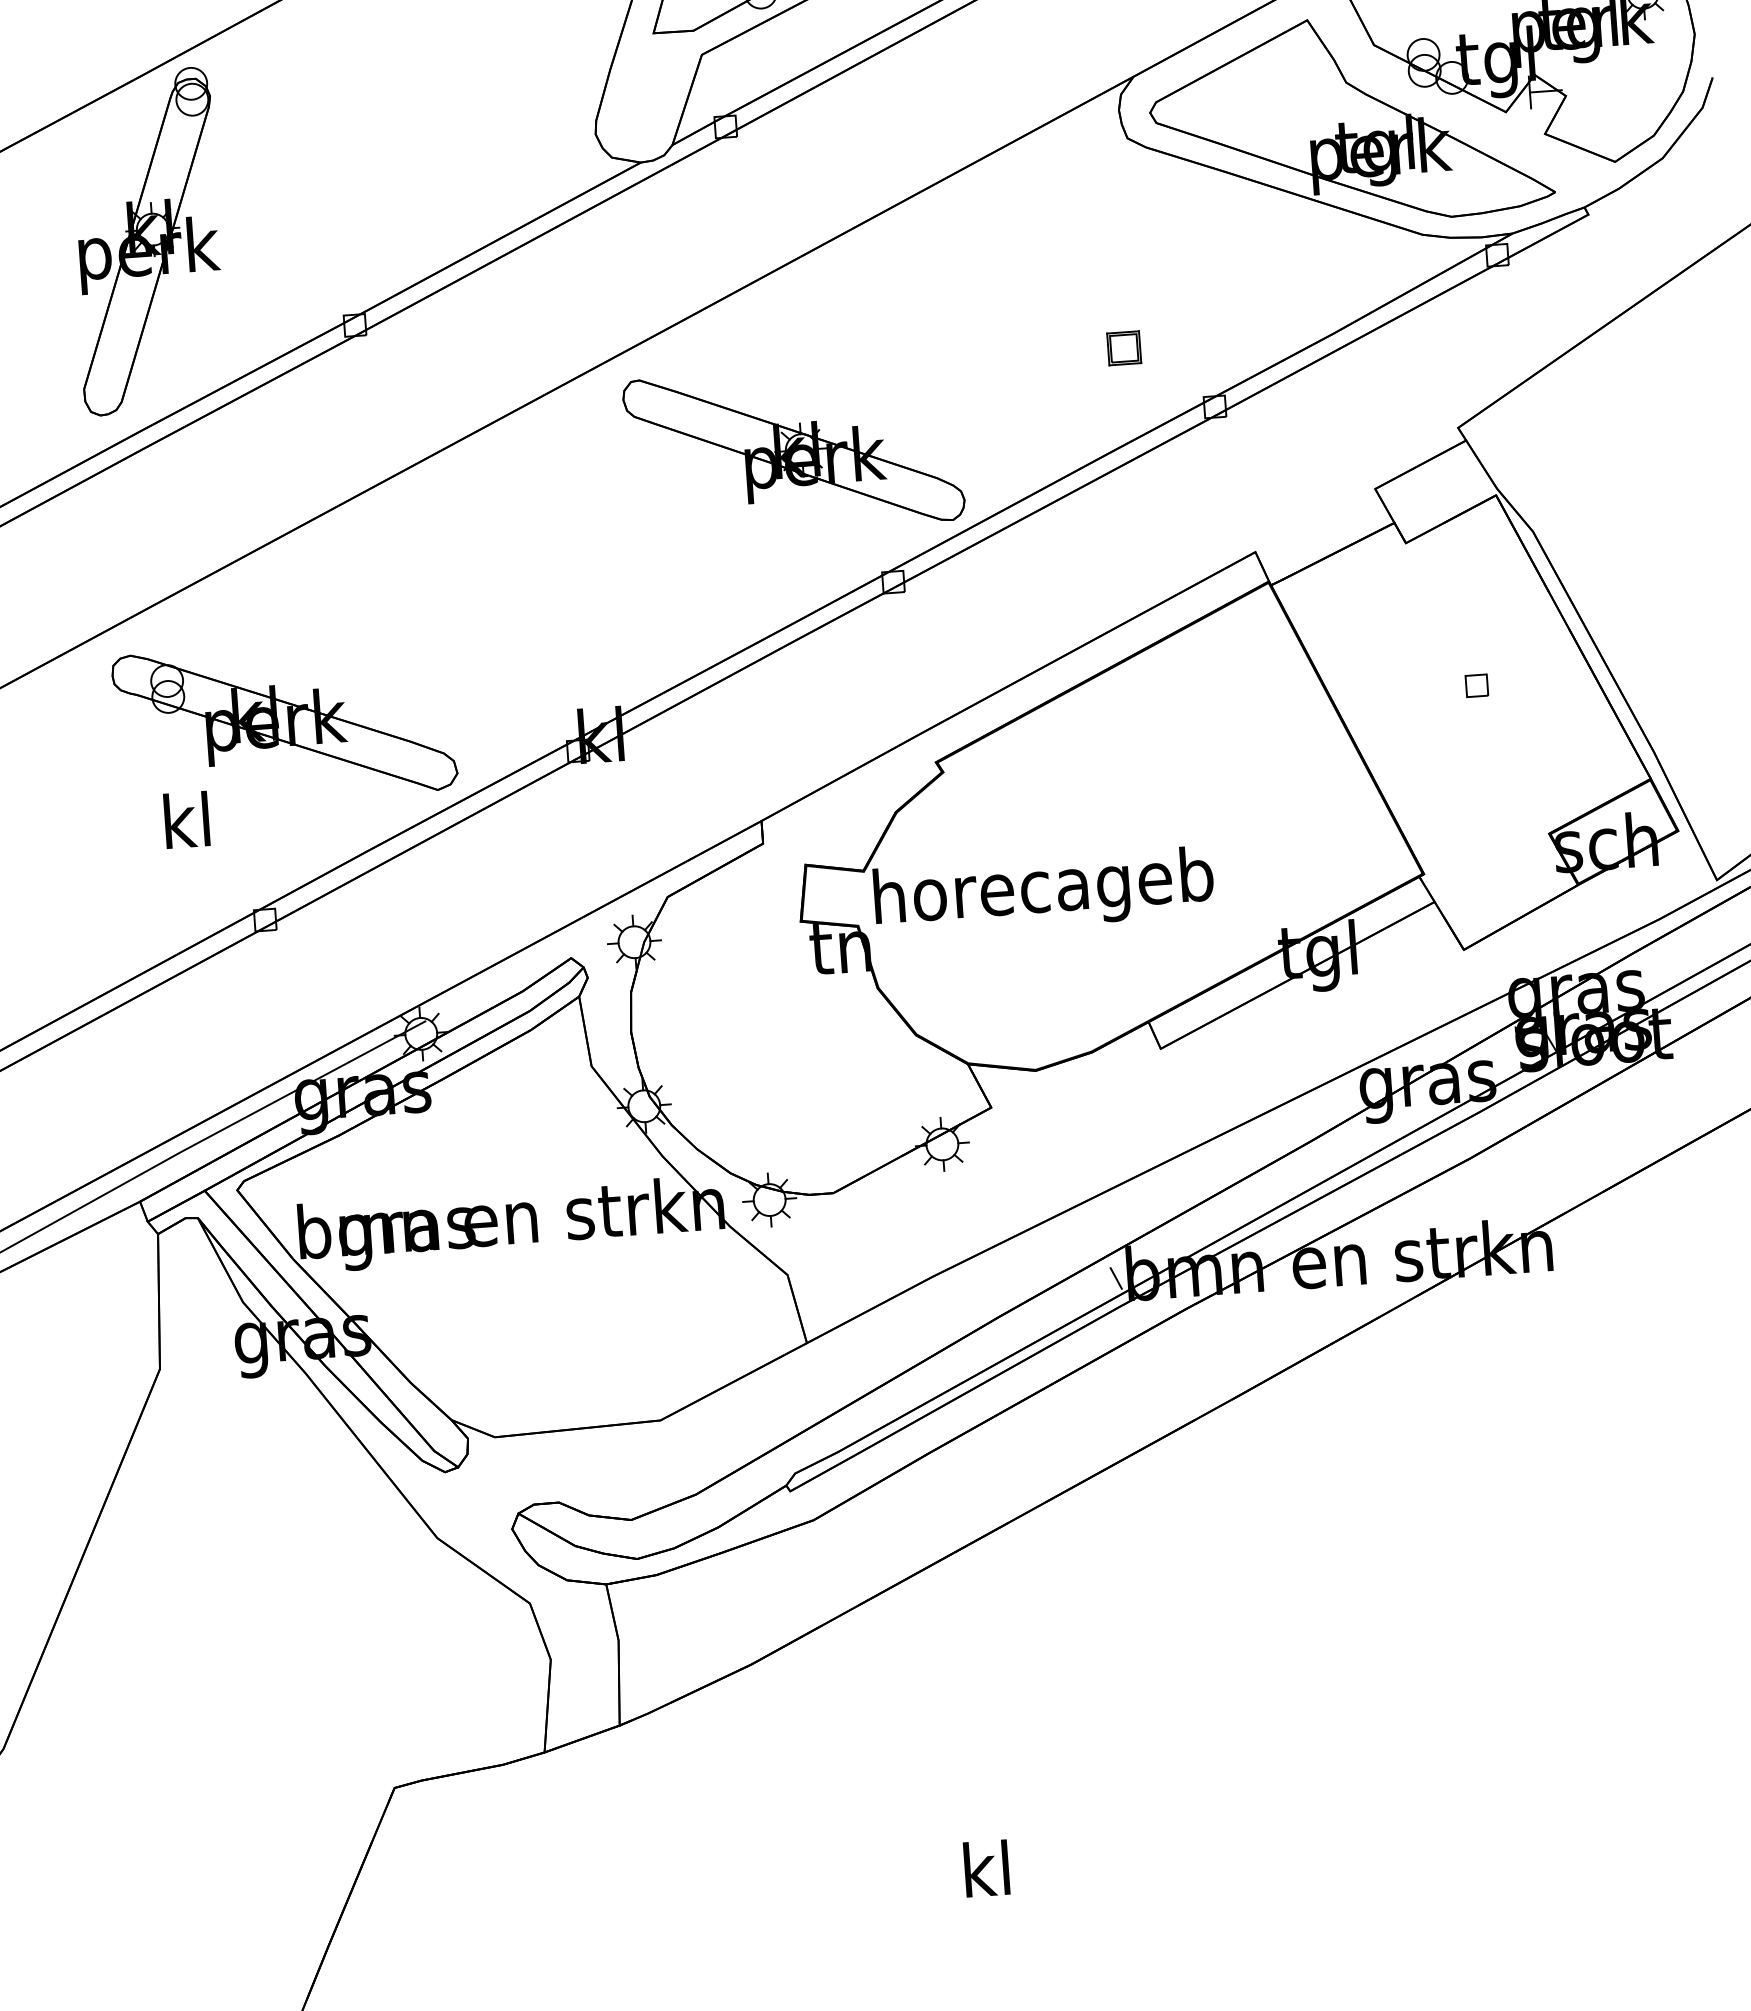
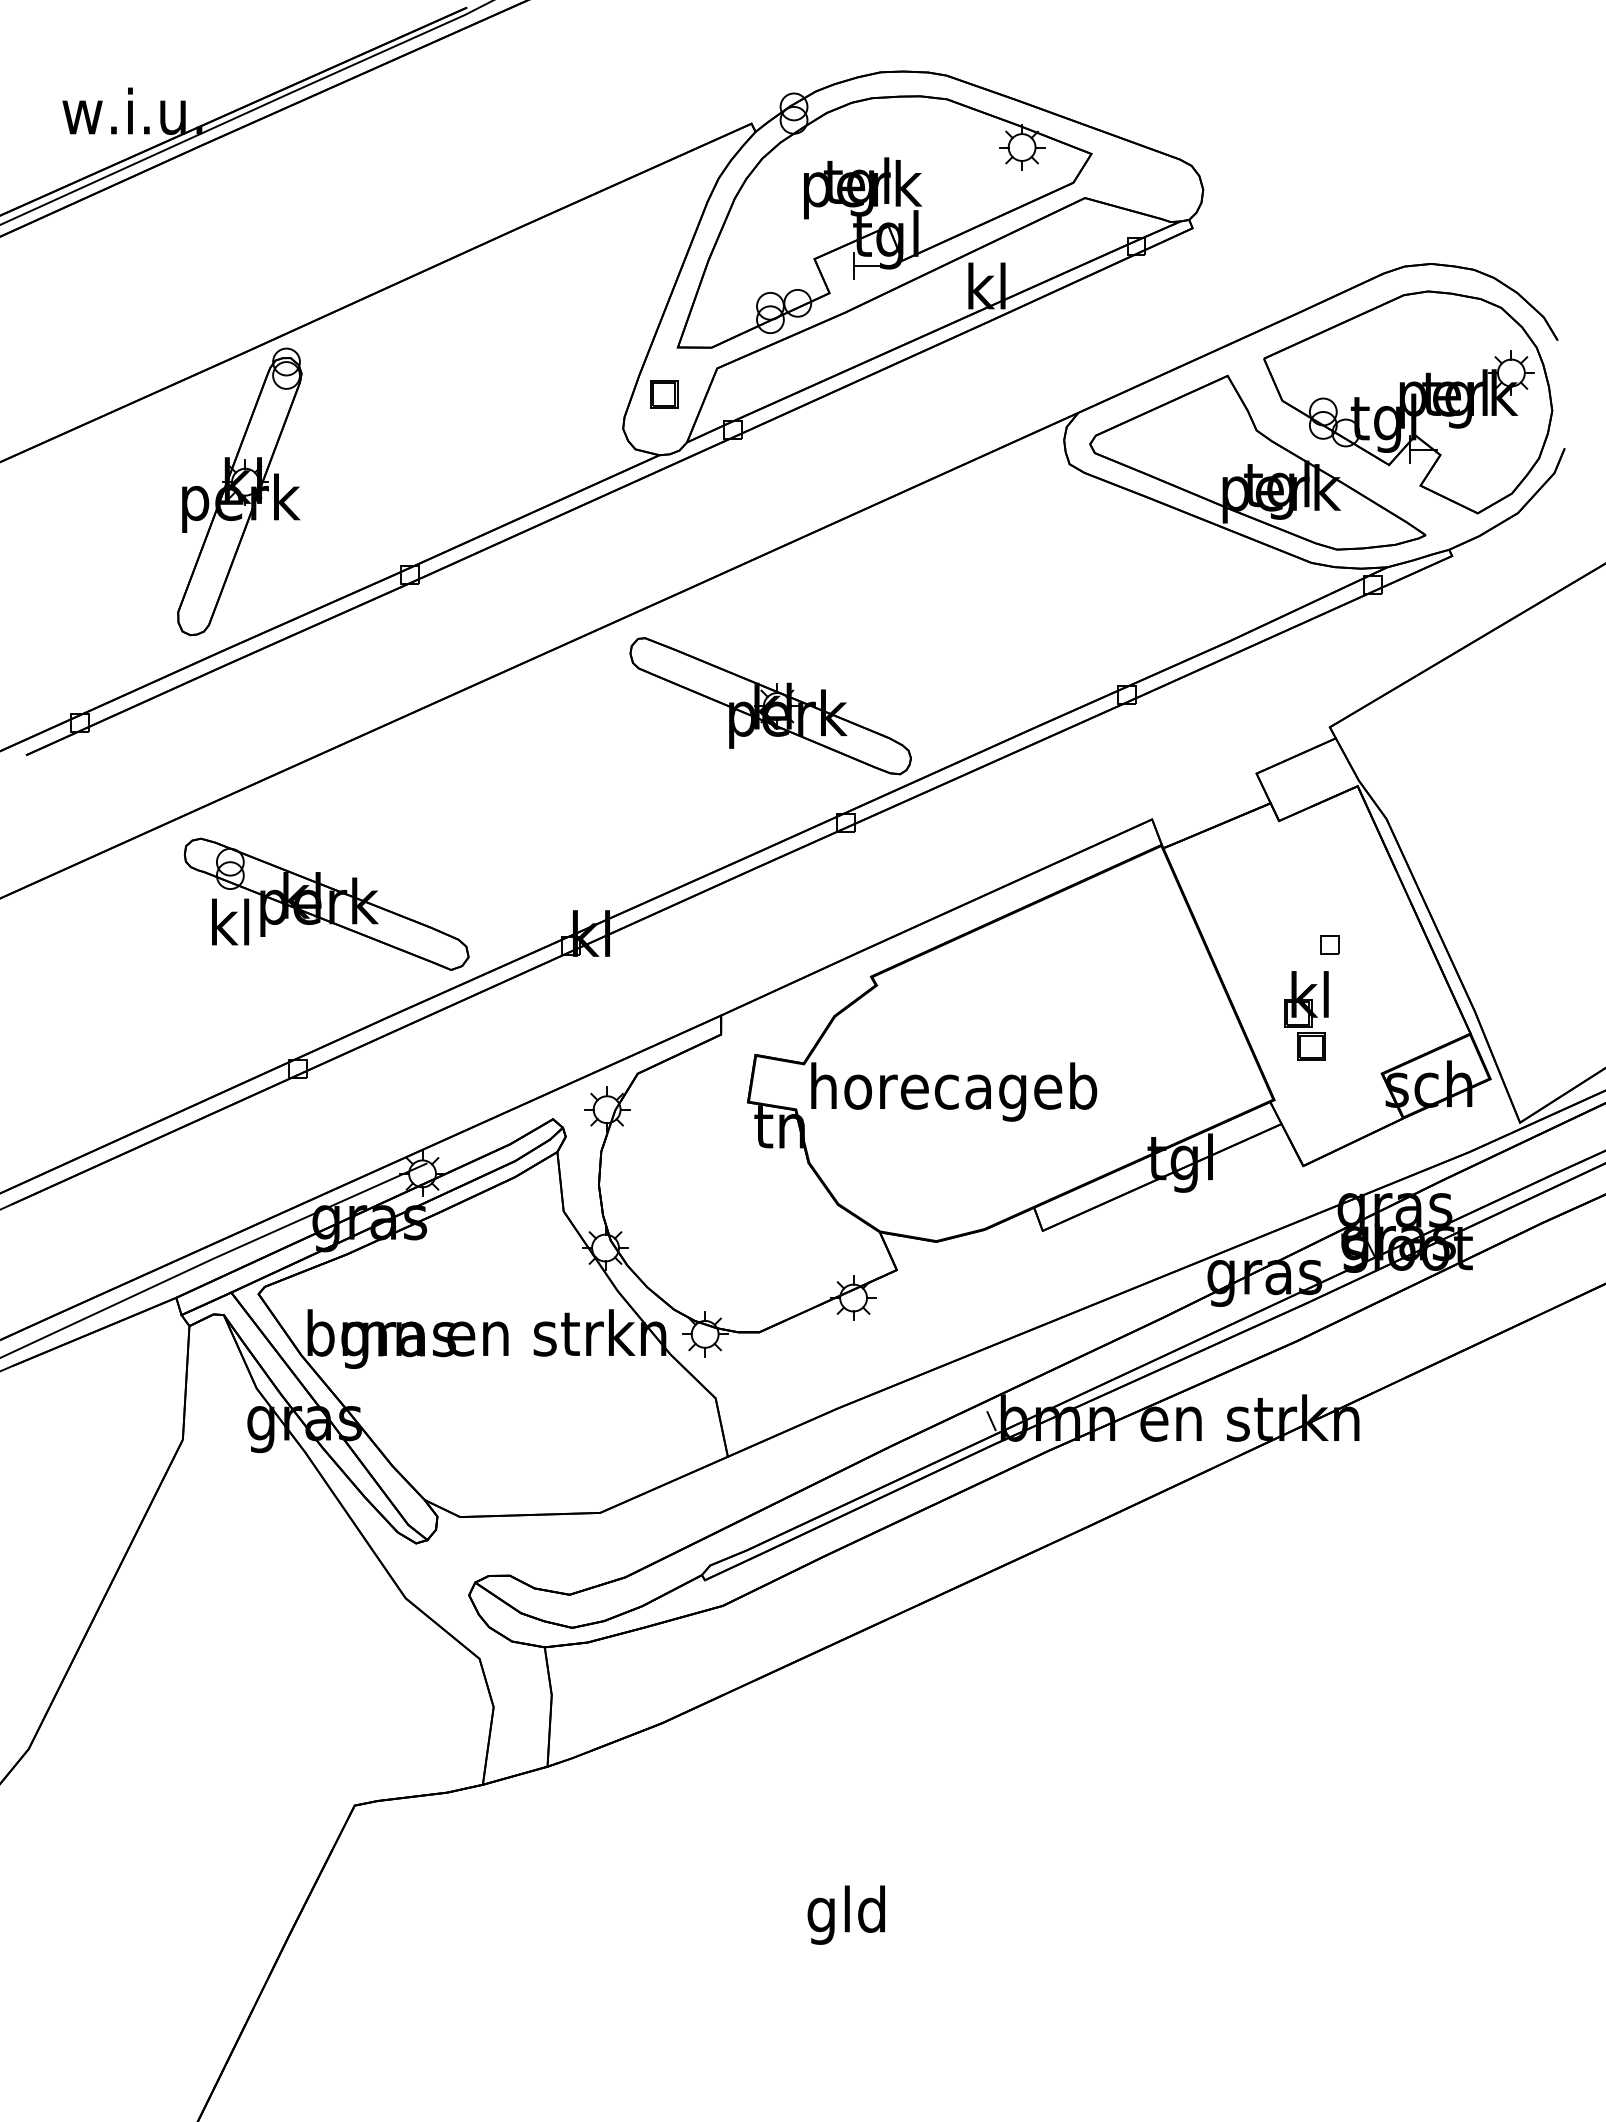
part: (1124, 348) -> (664, 394), moved
part: (1454, 771) -> (1306, 1015), added
text: (186, 819) -> (230, 921), moved
text: (985, 1875) -> (845, 1914), kl -> gld

